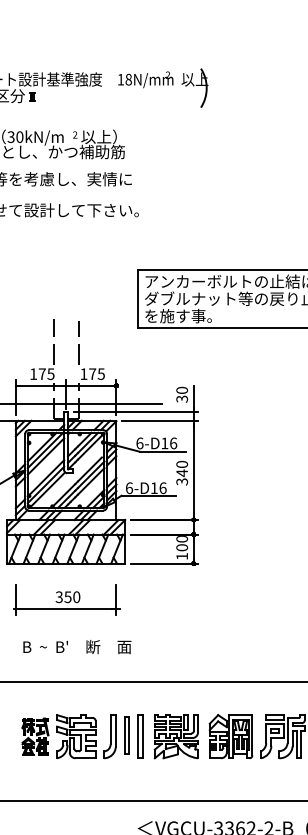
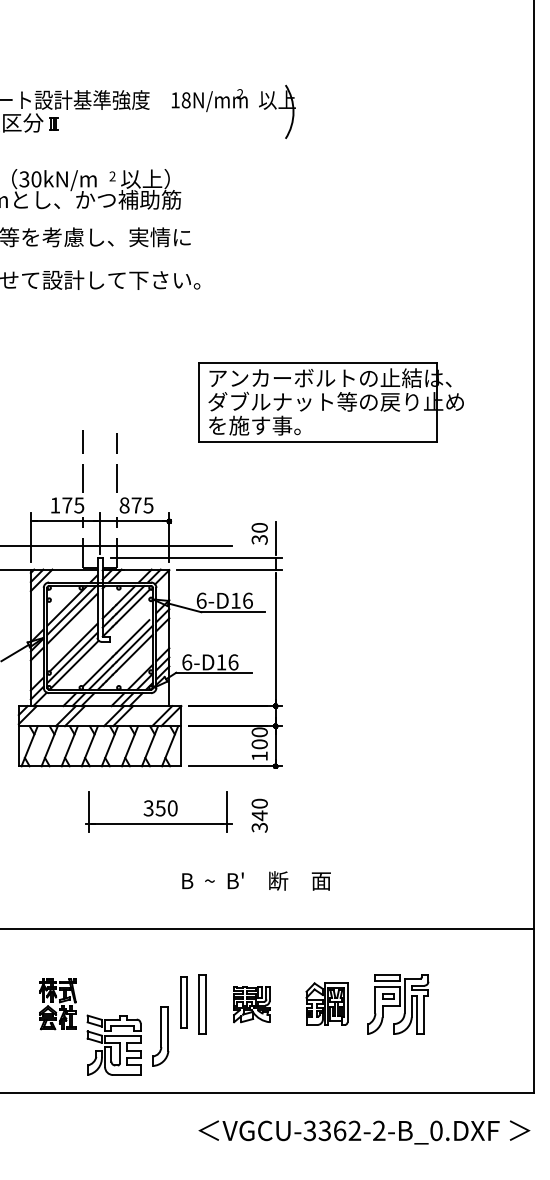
text: (83, 374) -> (124, 505), 175 -> 875
text: (181, 473) -> (259, 815), moved
part: (66, 599) -> (158, 811), moved
text: (77, 646) -> (256, 880), moved
part: (75, 736) -> (113, 1044), moved
part: (110, 736) -> (160, 1036), moved
part: (176, 736) -> (251, 1004), size x0.6
part: (230, 736) -> (326, 1003), size x0.7

